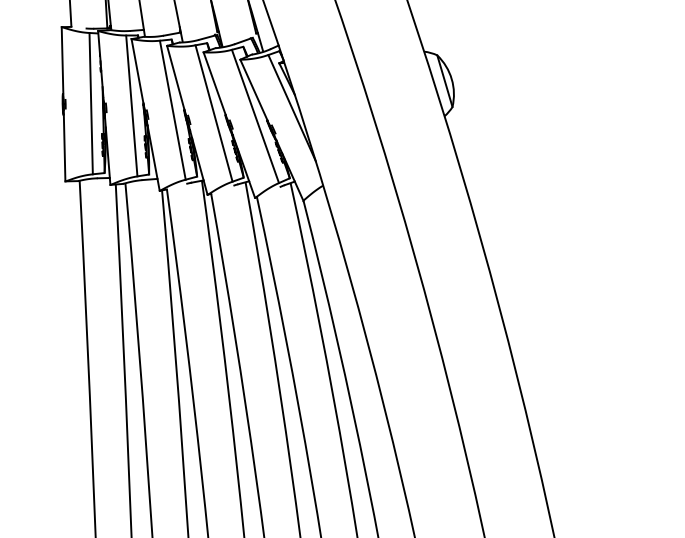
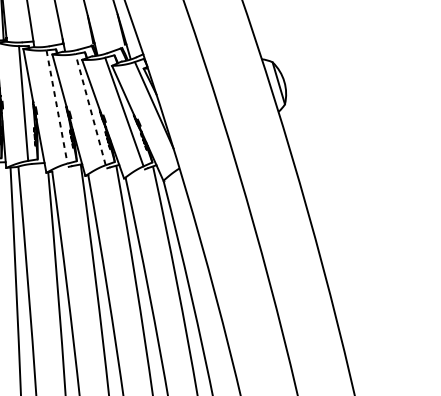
line: (172, 110) -> (56, 107), solid -> dashed
line: (214, 113) -> (91, 109), solid -> dashed

